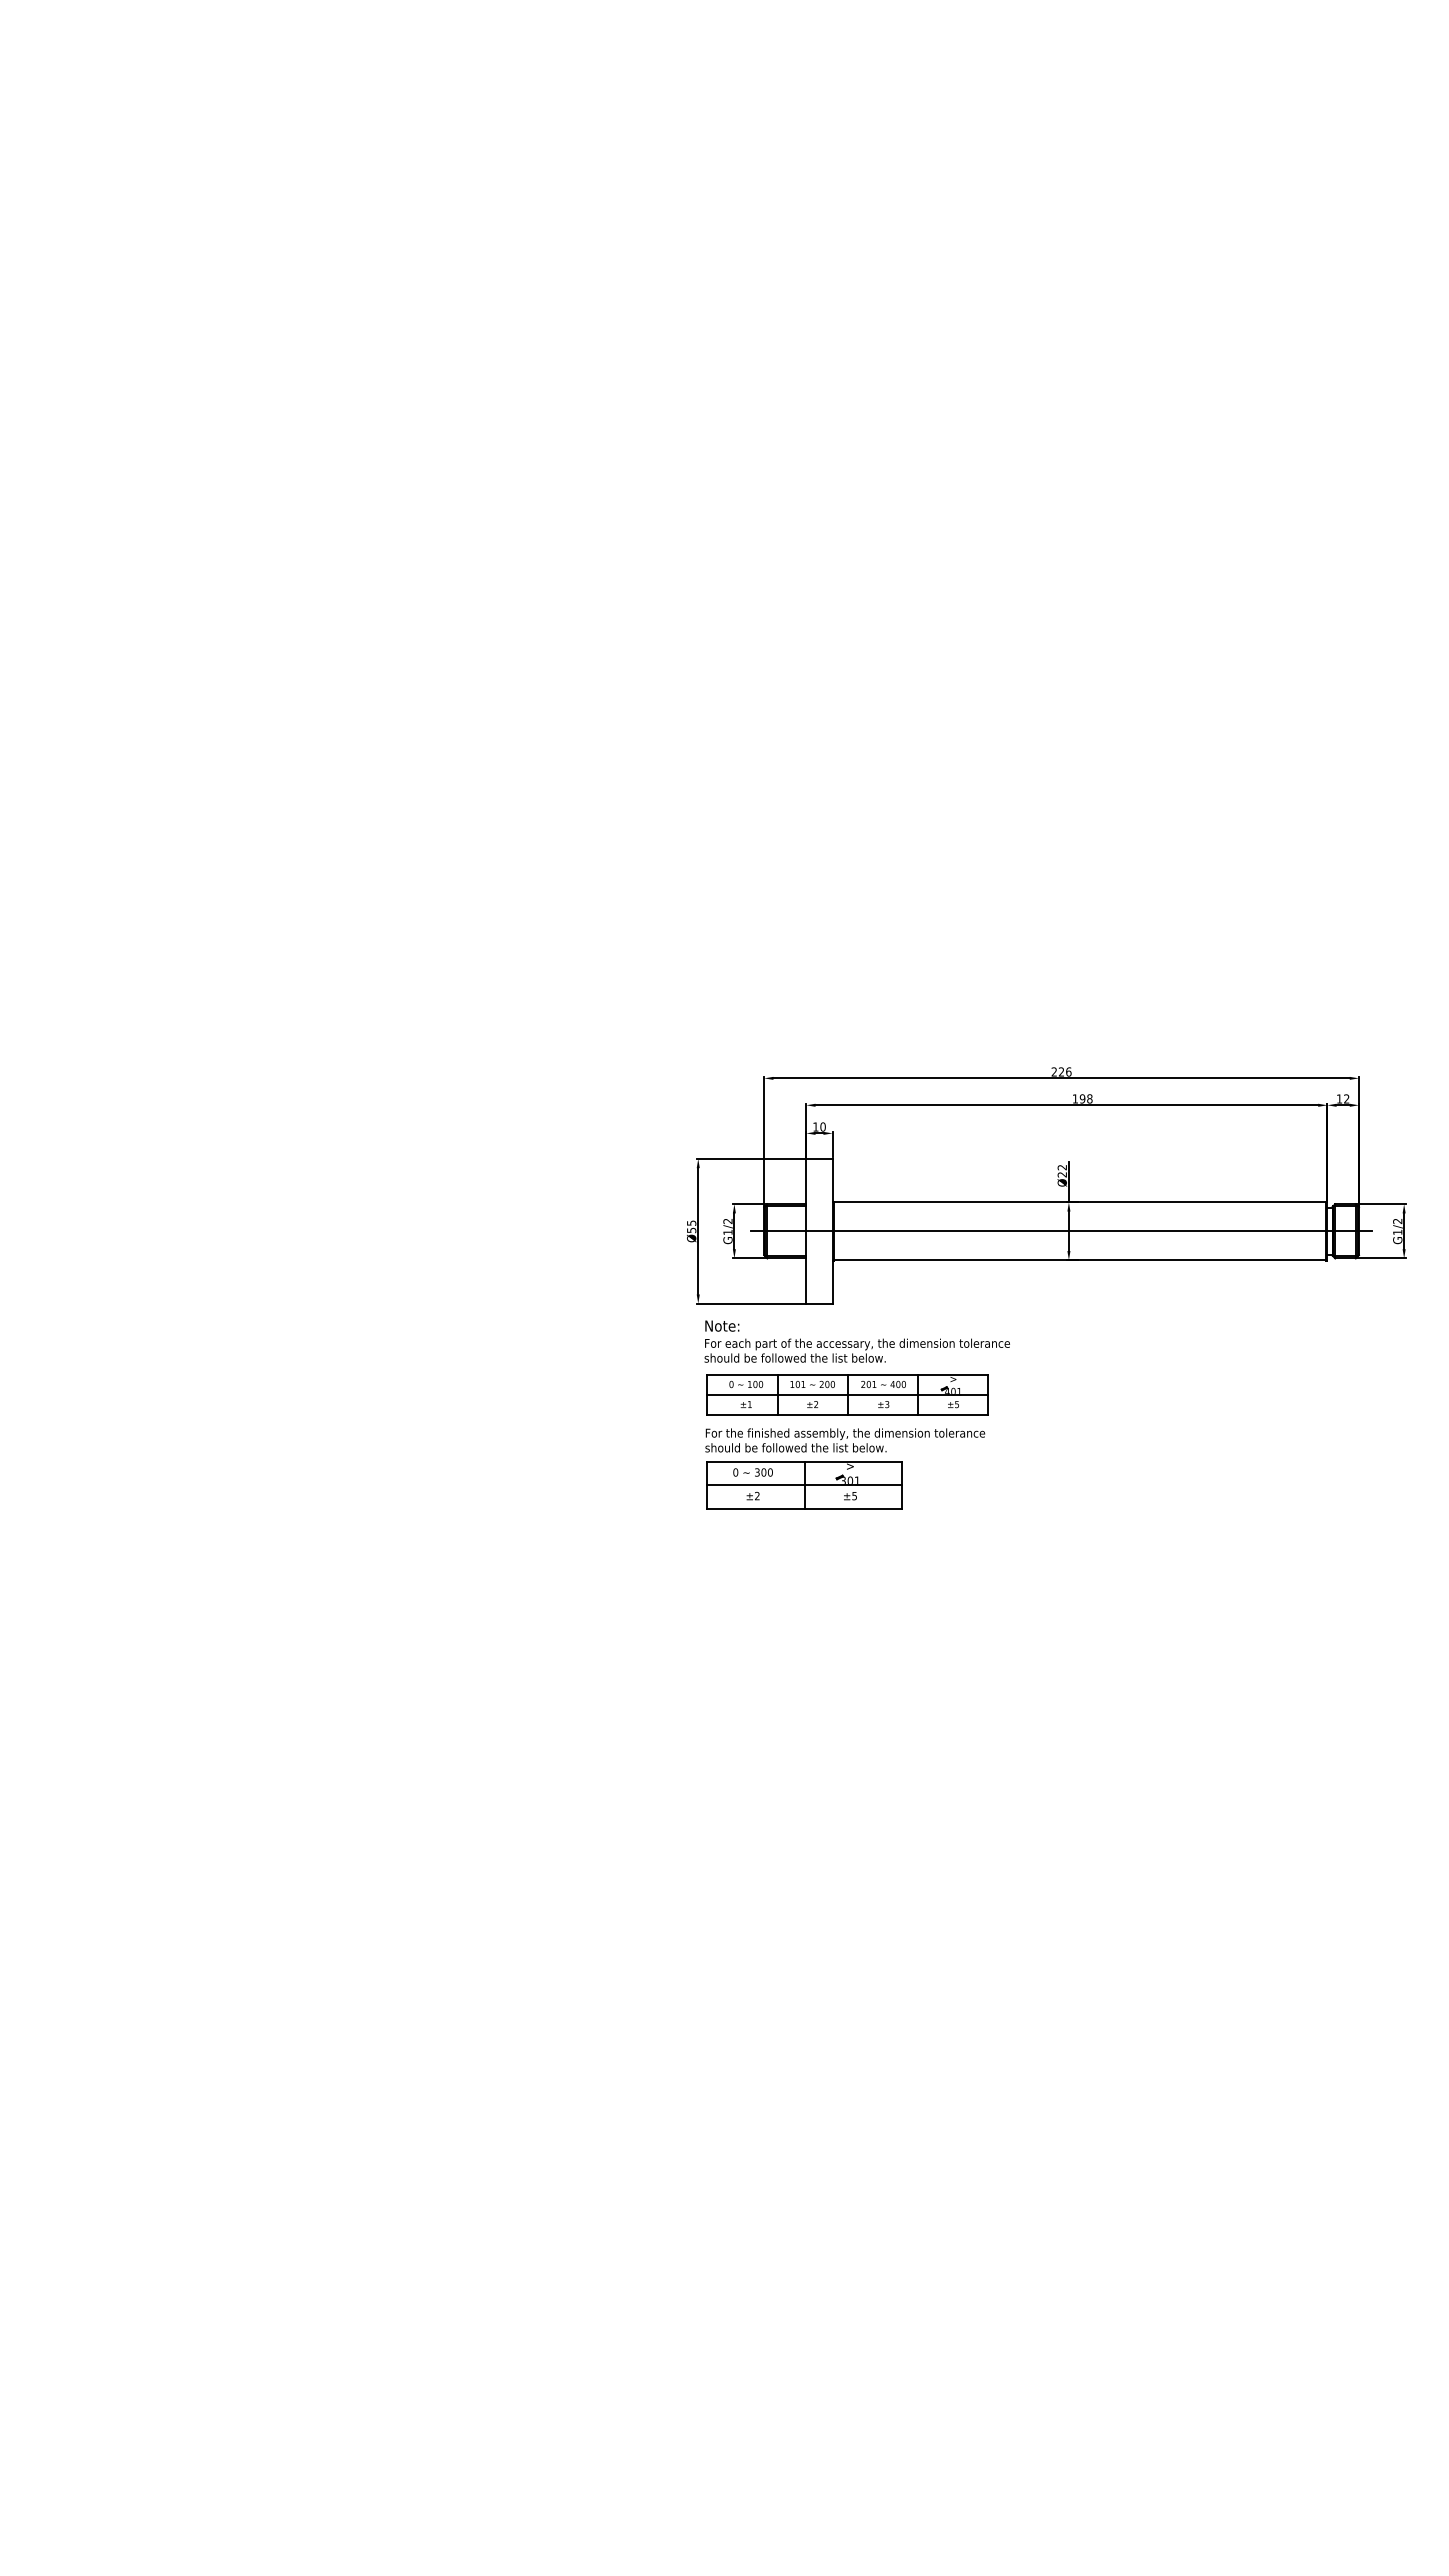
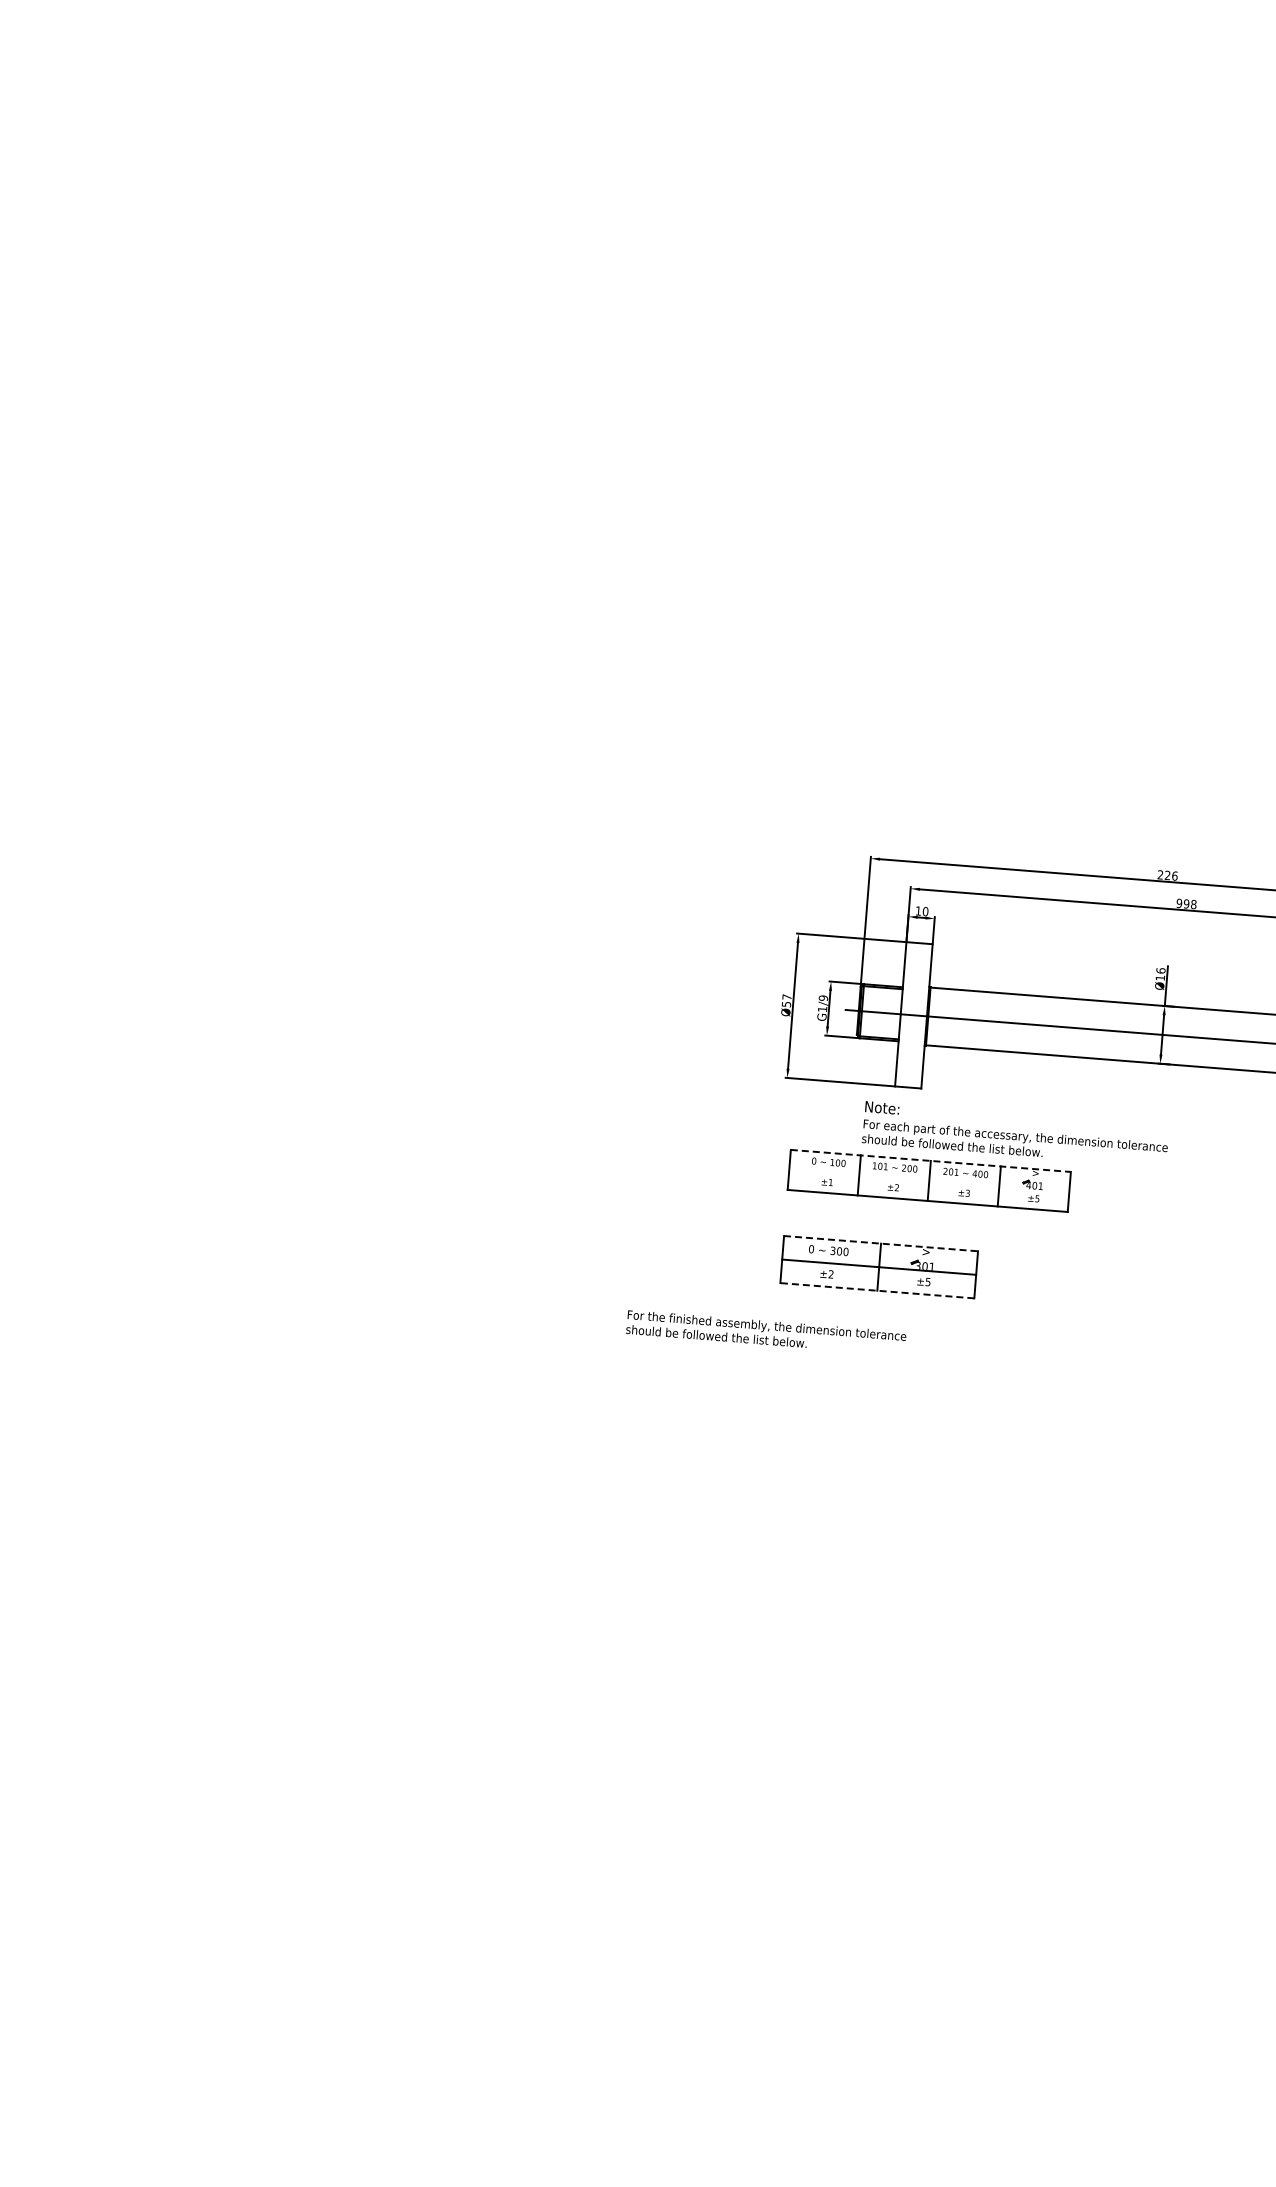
text: (1075, 1098) -> (1179, 903), 198 -> 998
text: (1061, 1170) -> (1159, 973), Ø22 -> Ø16
text: (727, 1221) -> (822, 998), G1/2 -> G1/9
text: (691, 1222) -> (786, 996), Ø55 -> Ø57
text: (856, 1341) -> (1014, 1133), moved
line: (848, 1375) -> (931, 1161), solid -> dashed
line: (847, 1395) -> (928, 1181), removed
text: (845, 1440) -> (766, 1332), moved
line: (805, 1461) -> (881, 1243), solid -> dashed
line: (804, 1508) -> (877, 1290), solid -> dashed

